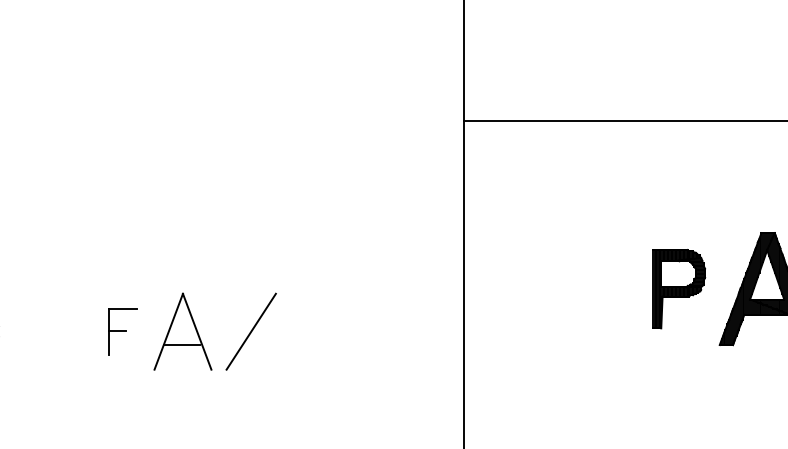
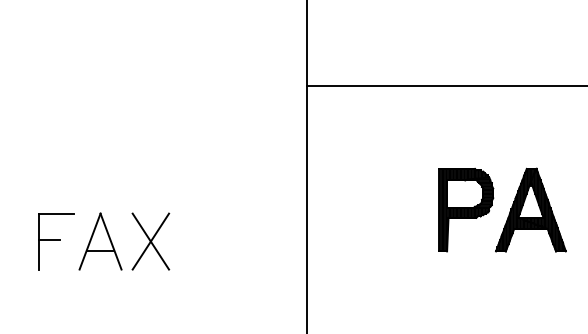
part: (679, 289) -> (466, 210), size x1.43
part: (123, 331) -> (56, 241), size x1.67
line: (250, 331) -> (150, 241), added

